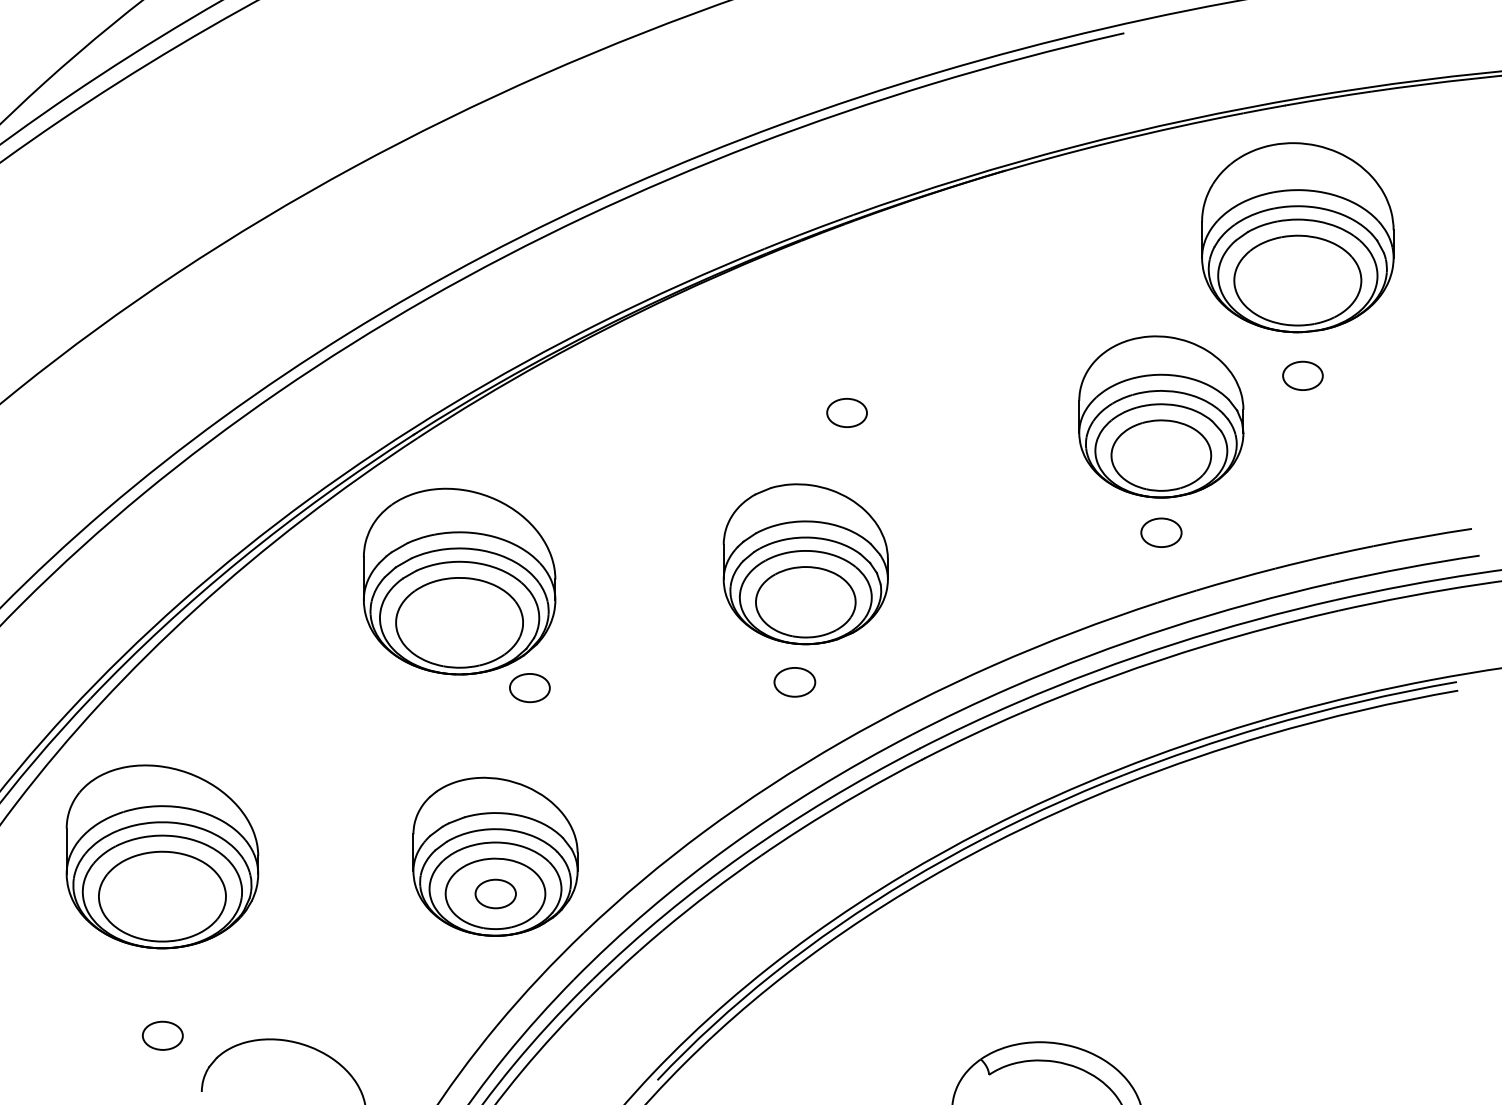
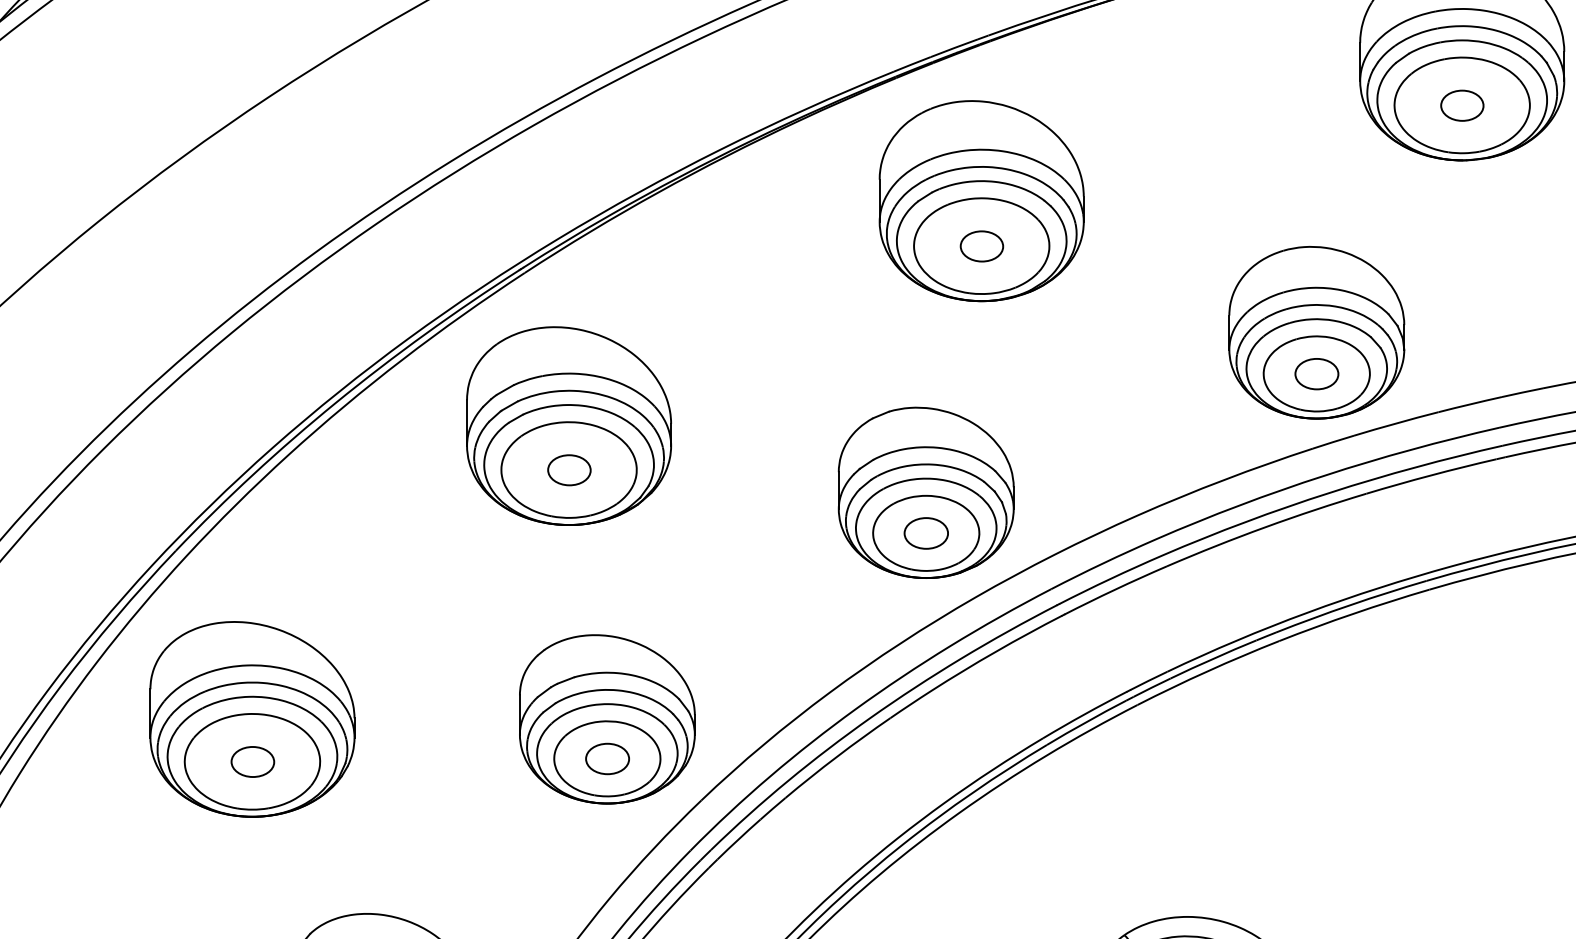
part: (846, 370) -> (981, 201), added
part: (1302, 375) -> (1461, 105), moved
part: (1161, 416) -> (1316, 332), moved
part: (805, 564) -> (925, 493), moved
part: (529, 688) -> (568, 470), moved
part: (162, 1035) -> (252, 761), moved

